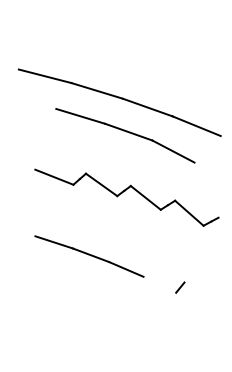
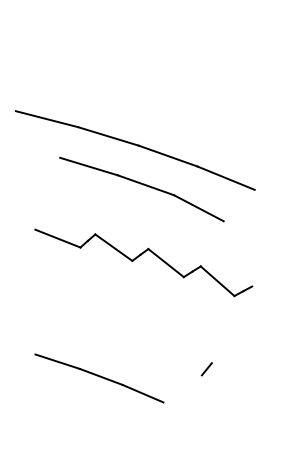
part: (89, 256) -> (99, 378), moved

